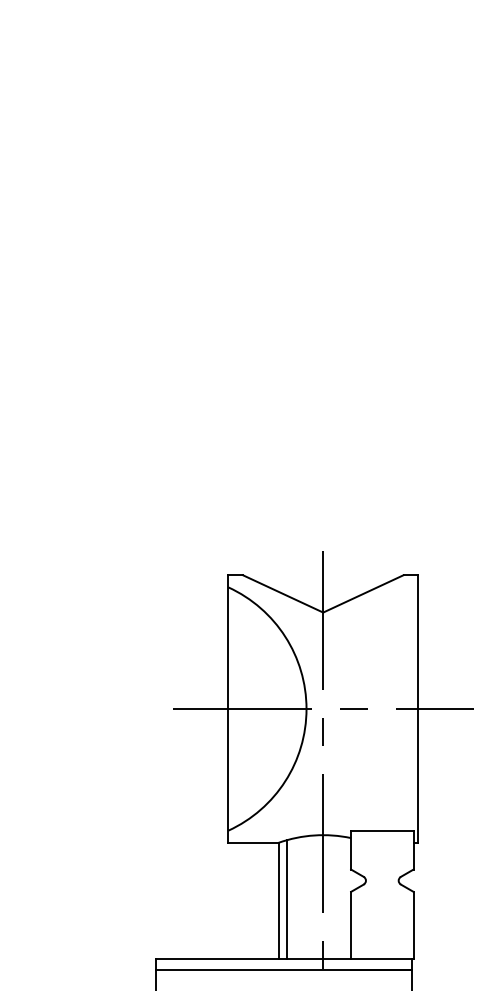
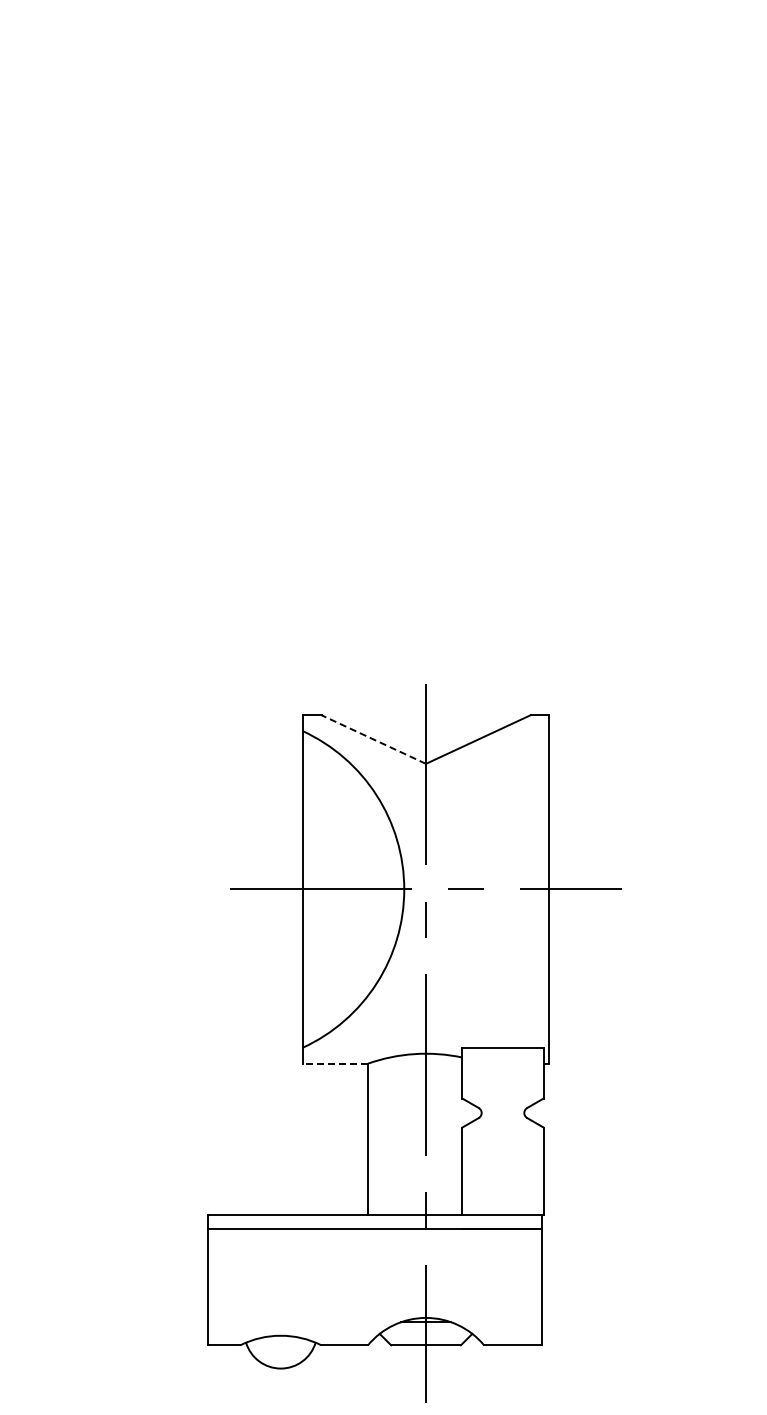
line: (282, 593) -> (373, 739), solid -> dashed
line: (253, 842) -> (335, 1063), solid -> dashed
line: (286, 899) -> (378, 1137), removed

